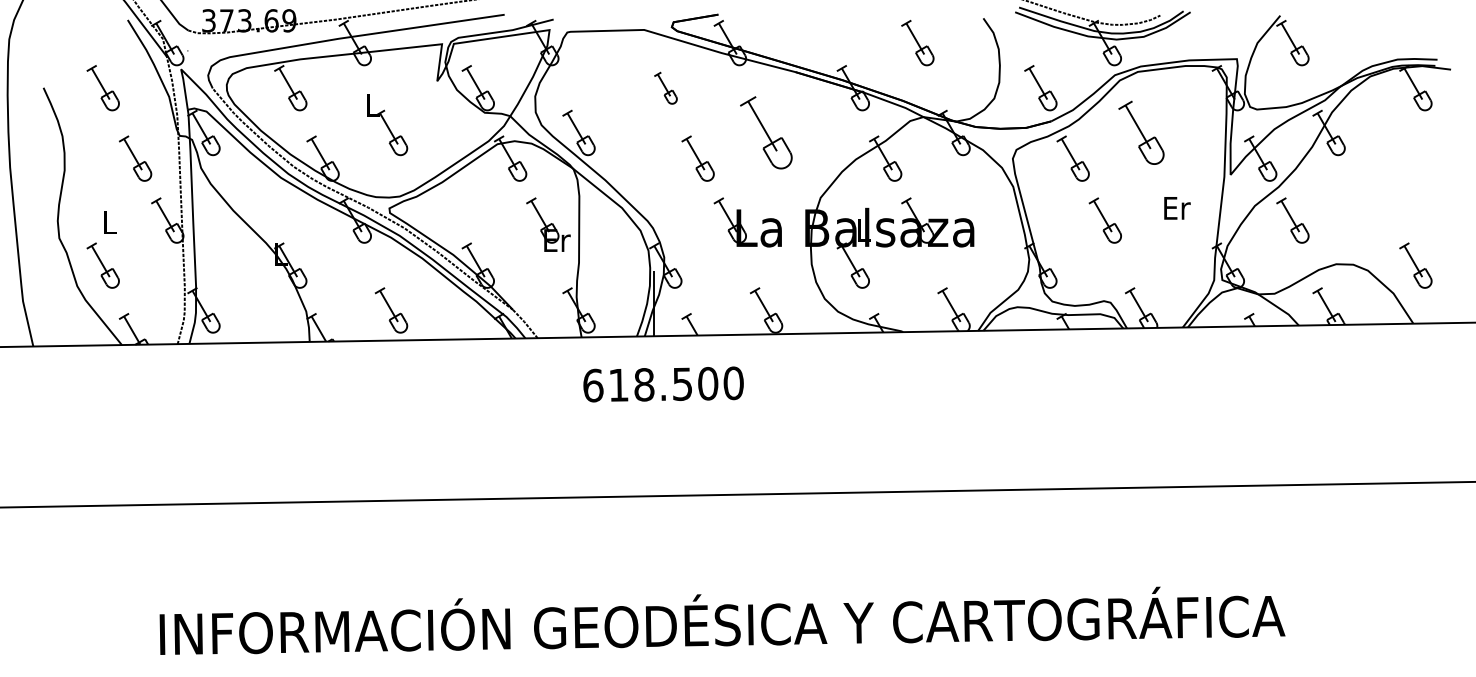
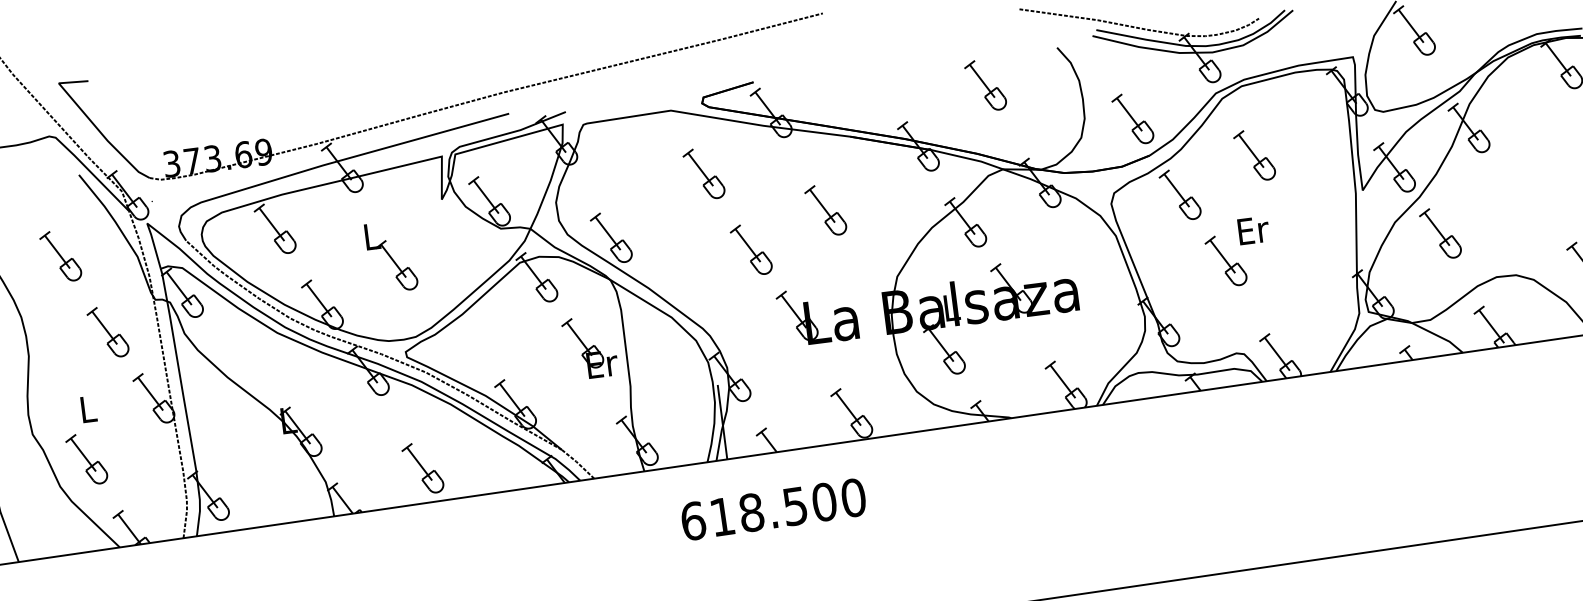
part: (665, 88) -> (703, 174), size x1.43
part: (766, 132) -> (825, 209), size x0.62
part: (1141, 132) -> (1254, 155), size x0.71
text: (1177, 208) -> (1253, 230), moved
text: (663, 384) -> (773, 509), moved

